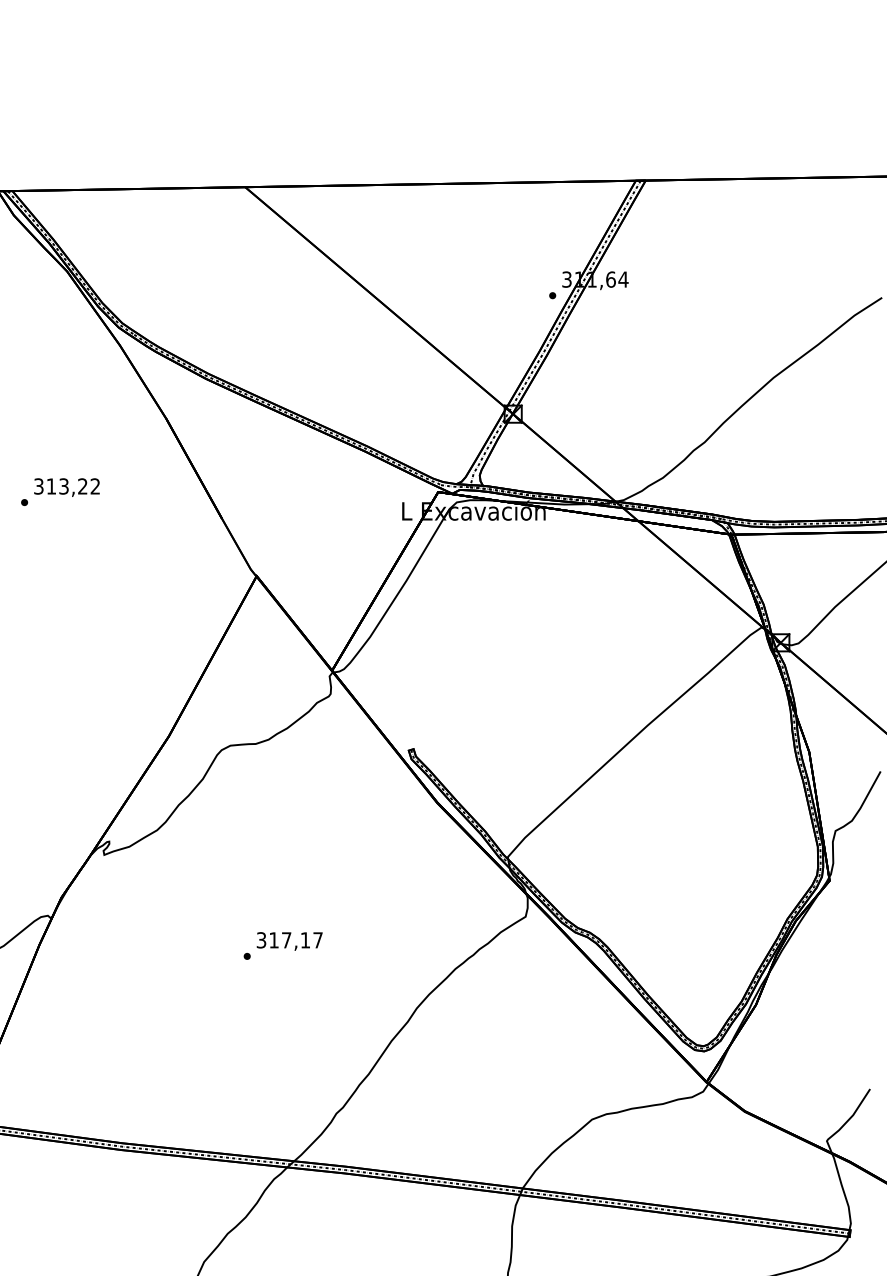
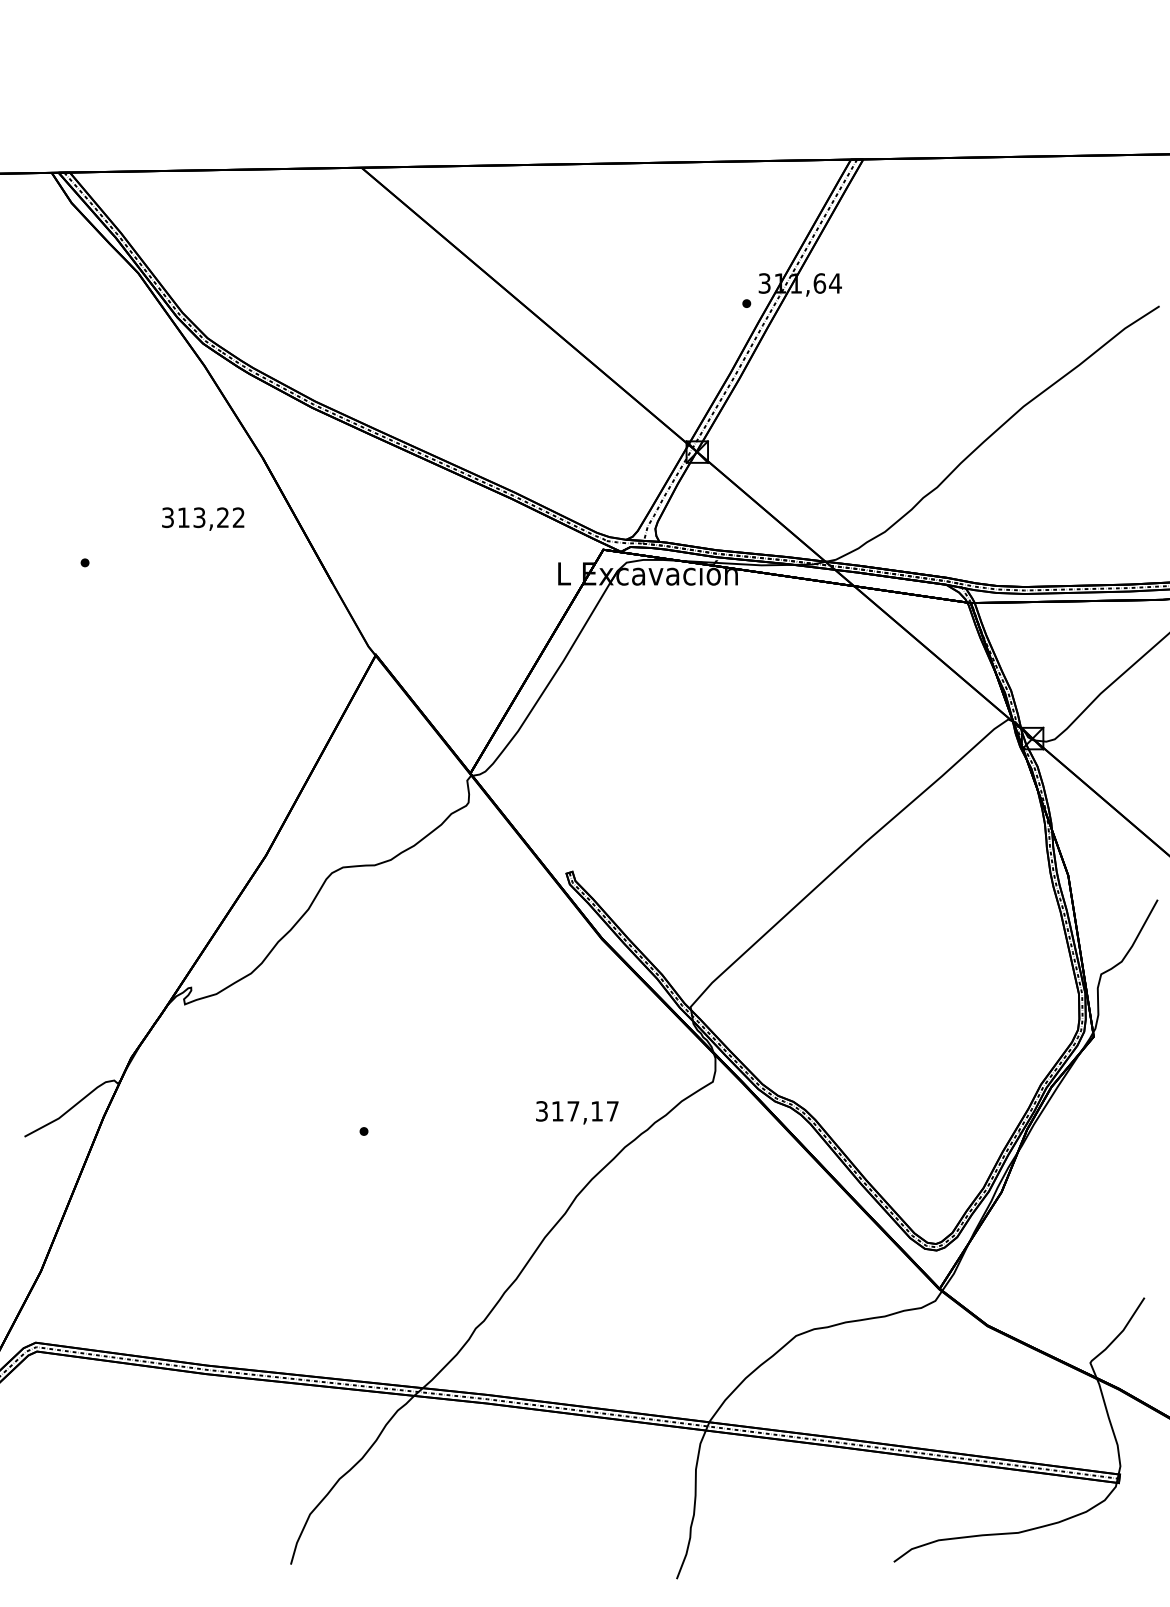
text: (67, 487) -> (203, 518), moved
text: (289, 941) -> (577, 1112), moved

